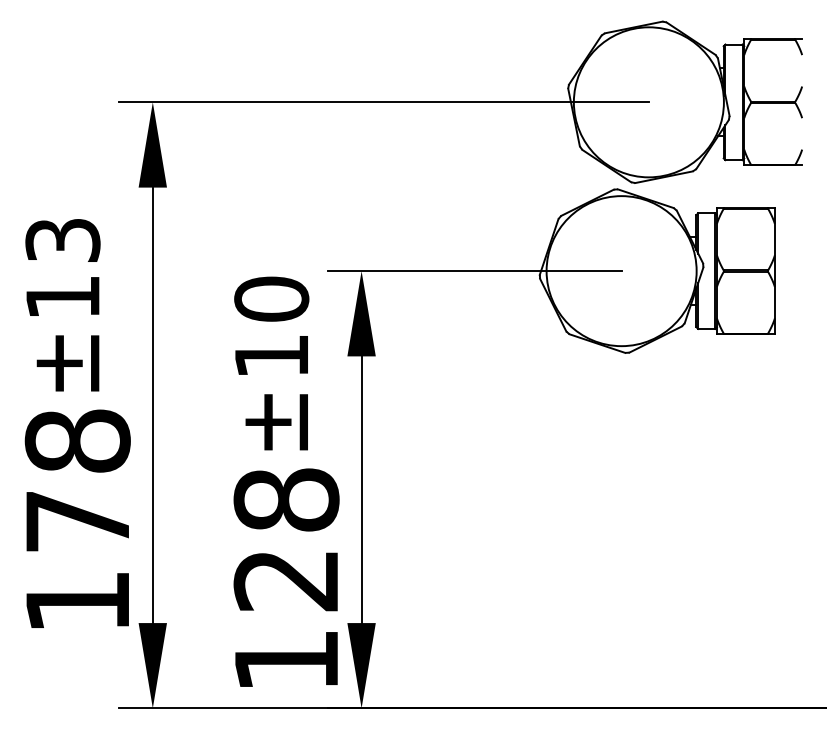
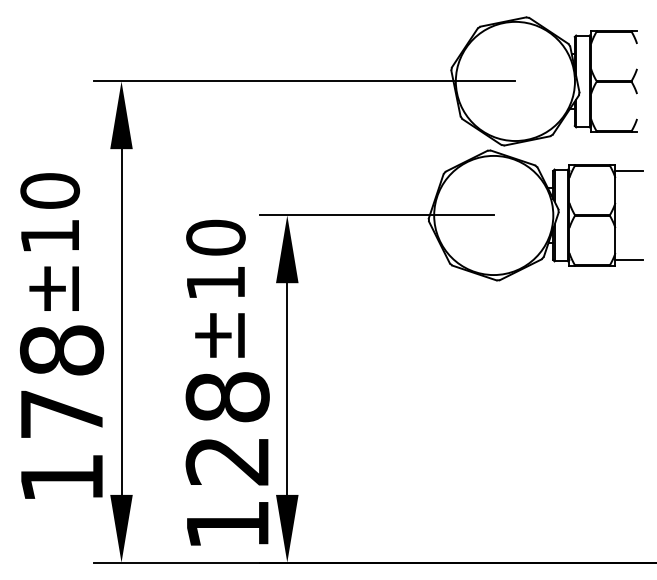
line: (791, 214) -> (628, 170), added
text: (62, 239) -> (49, 190), ±13 -> ±10
line: (791, 327) -> (628, 260), added

